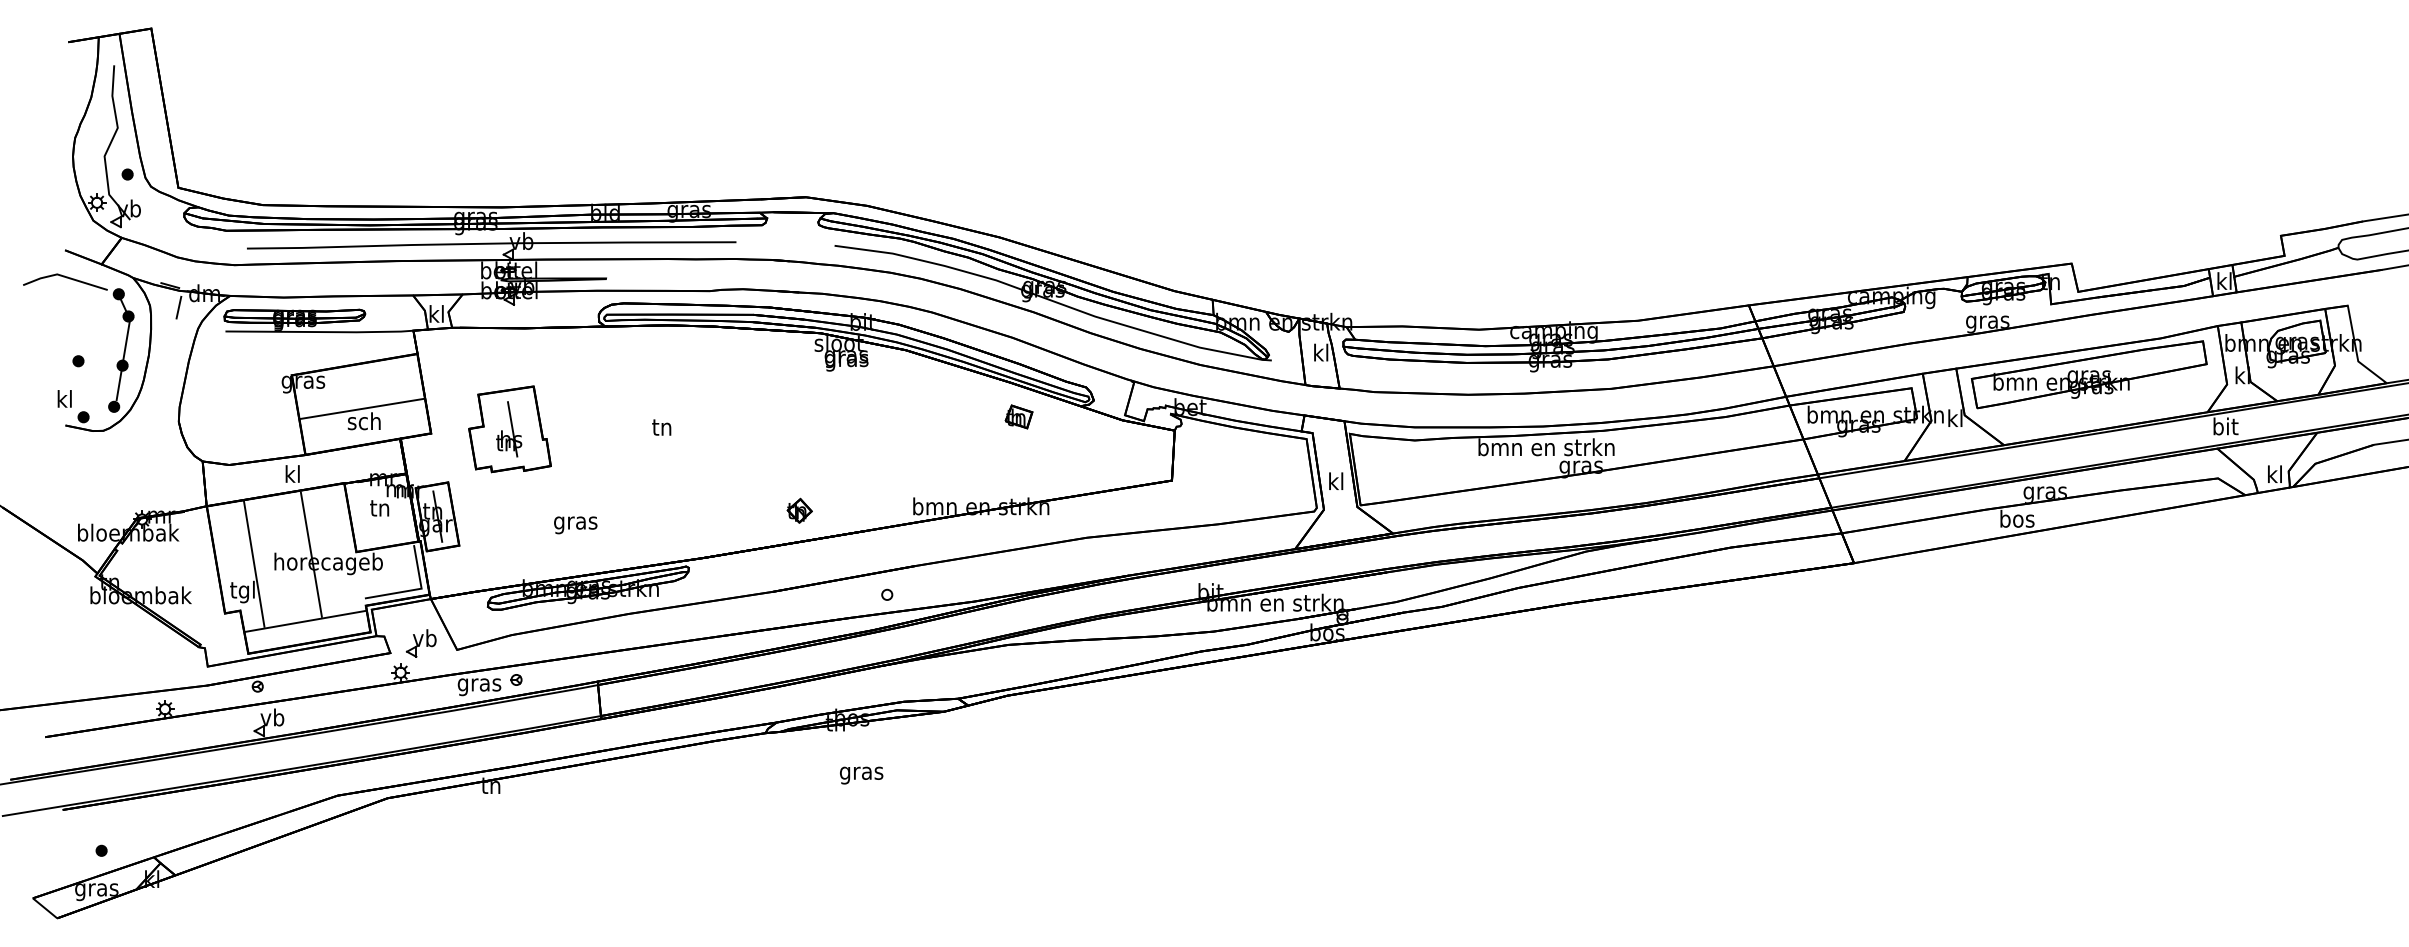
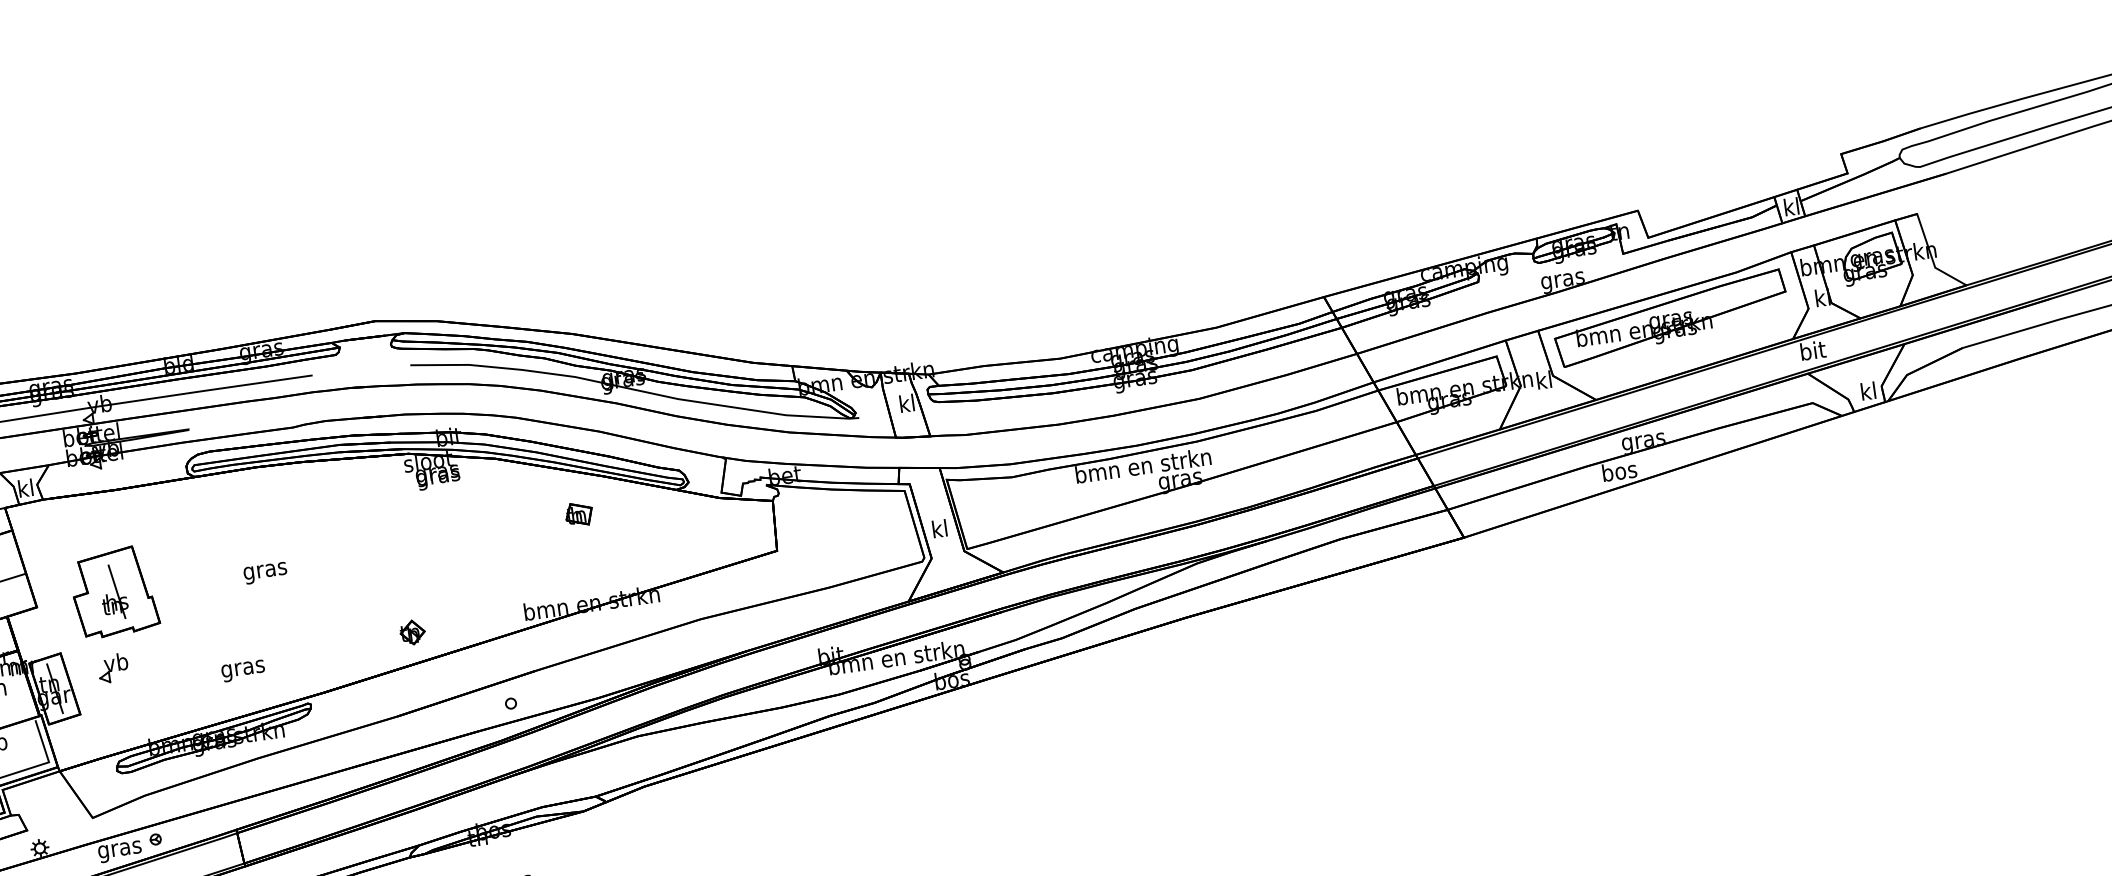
part: (1018, 416) -> (578, 514), moved
text: (661, 429) -> (264, 571), tn -> gras
text: (575, 525) -> (243, 671), moved
part: (420, 643) -> (112, 668), moved

